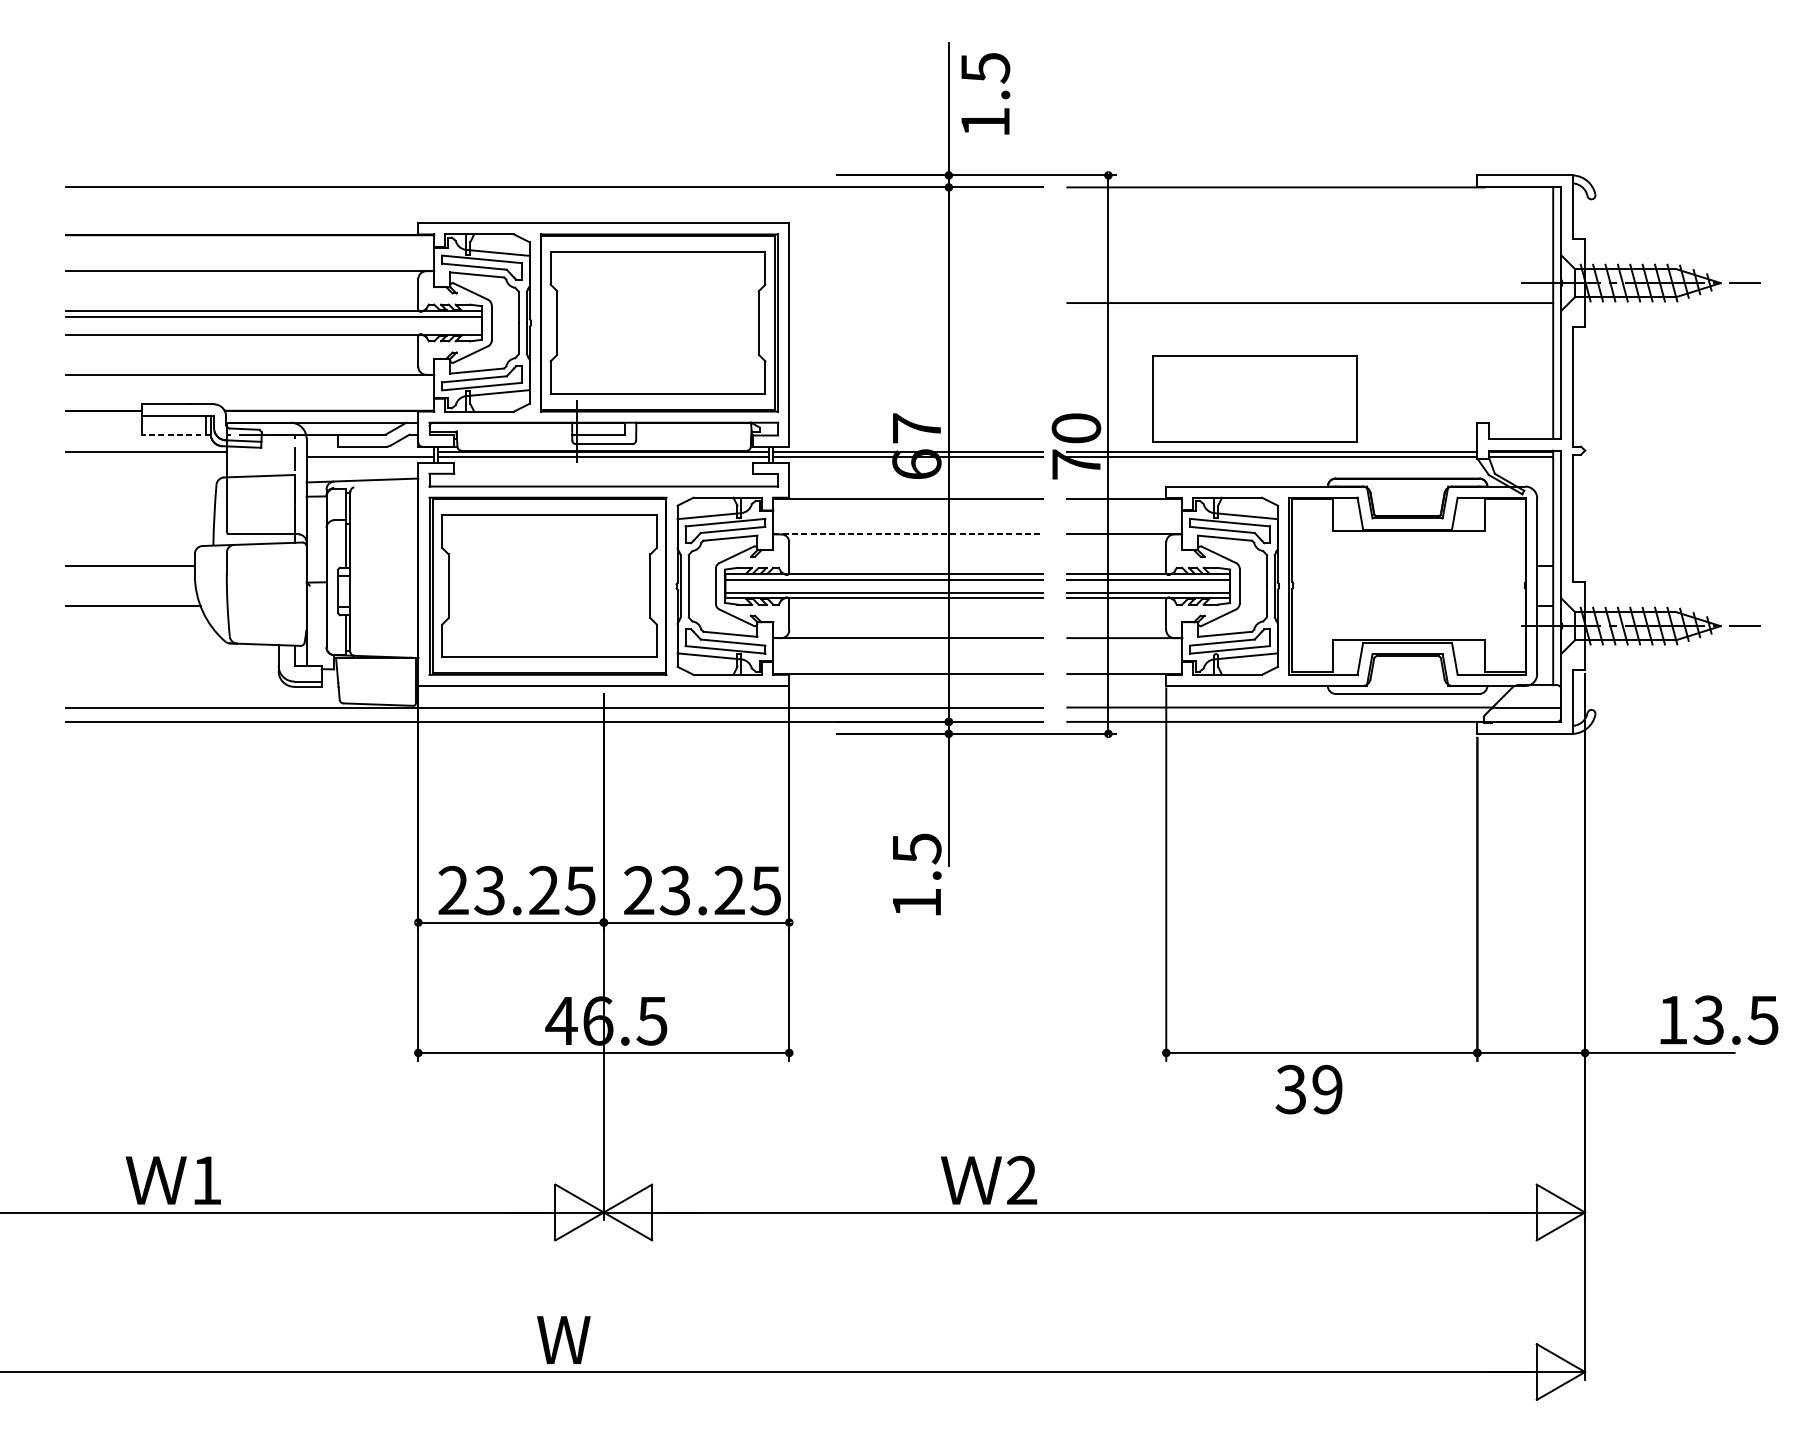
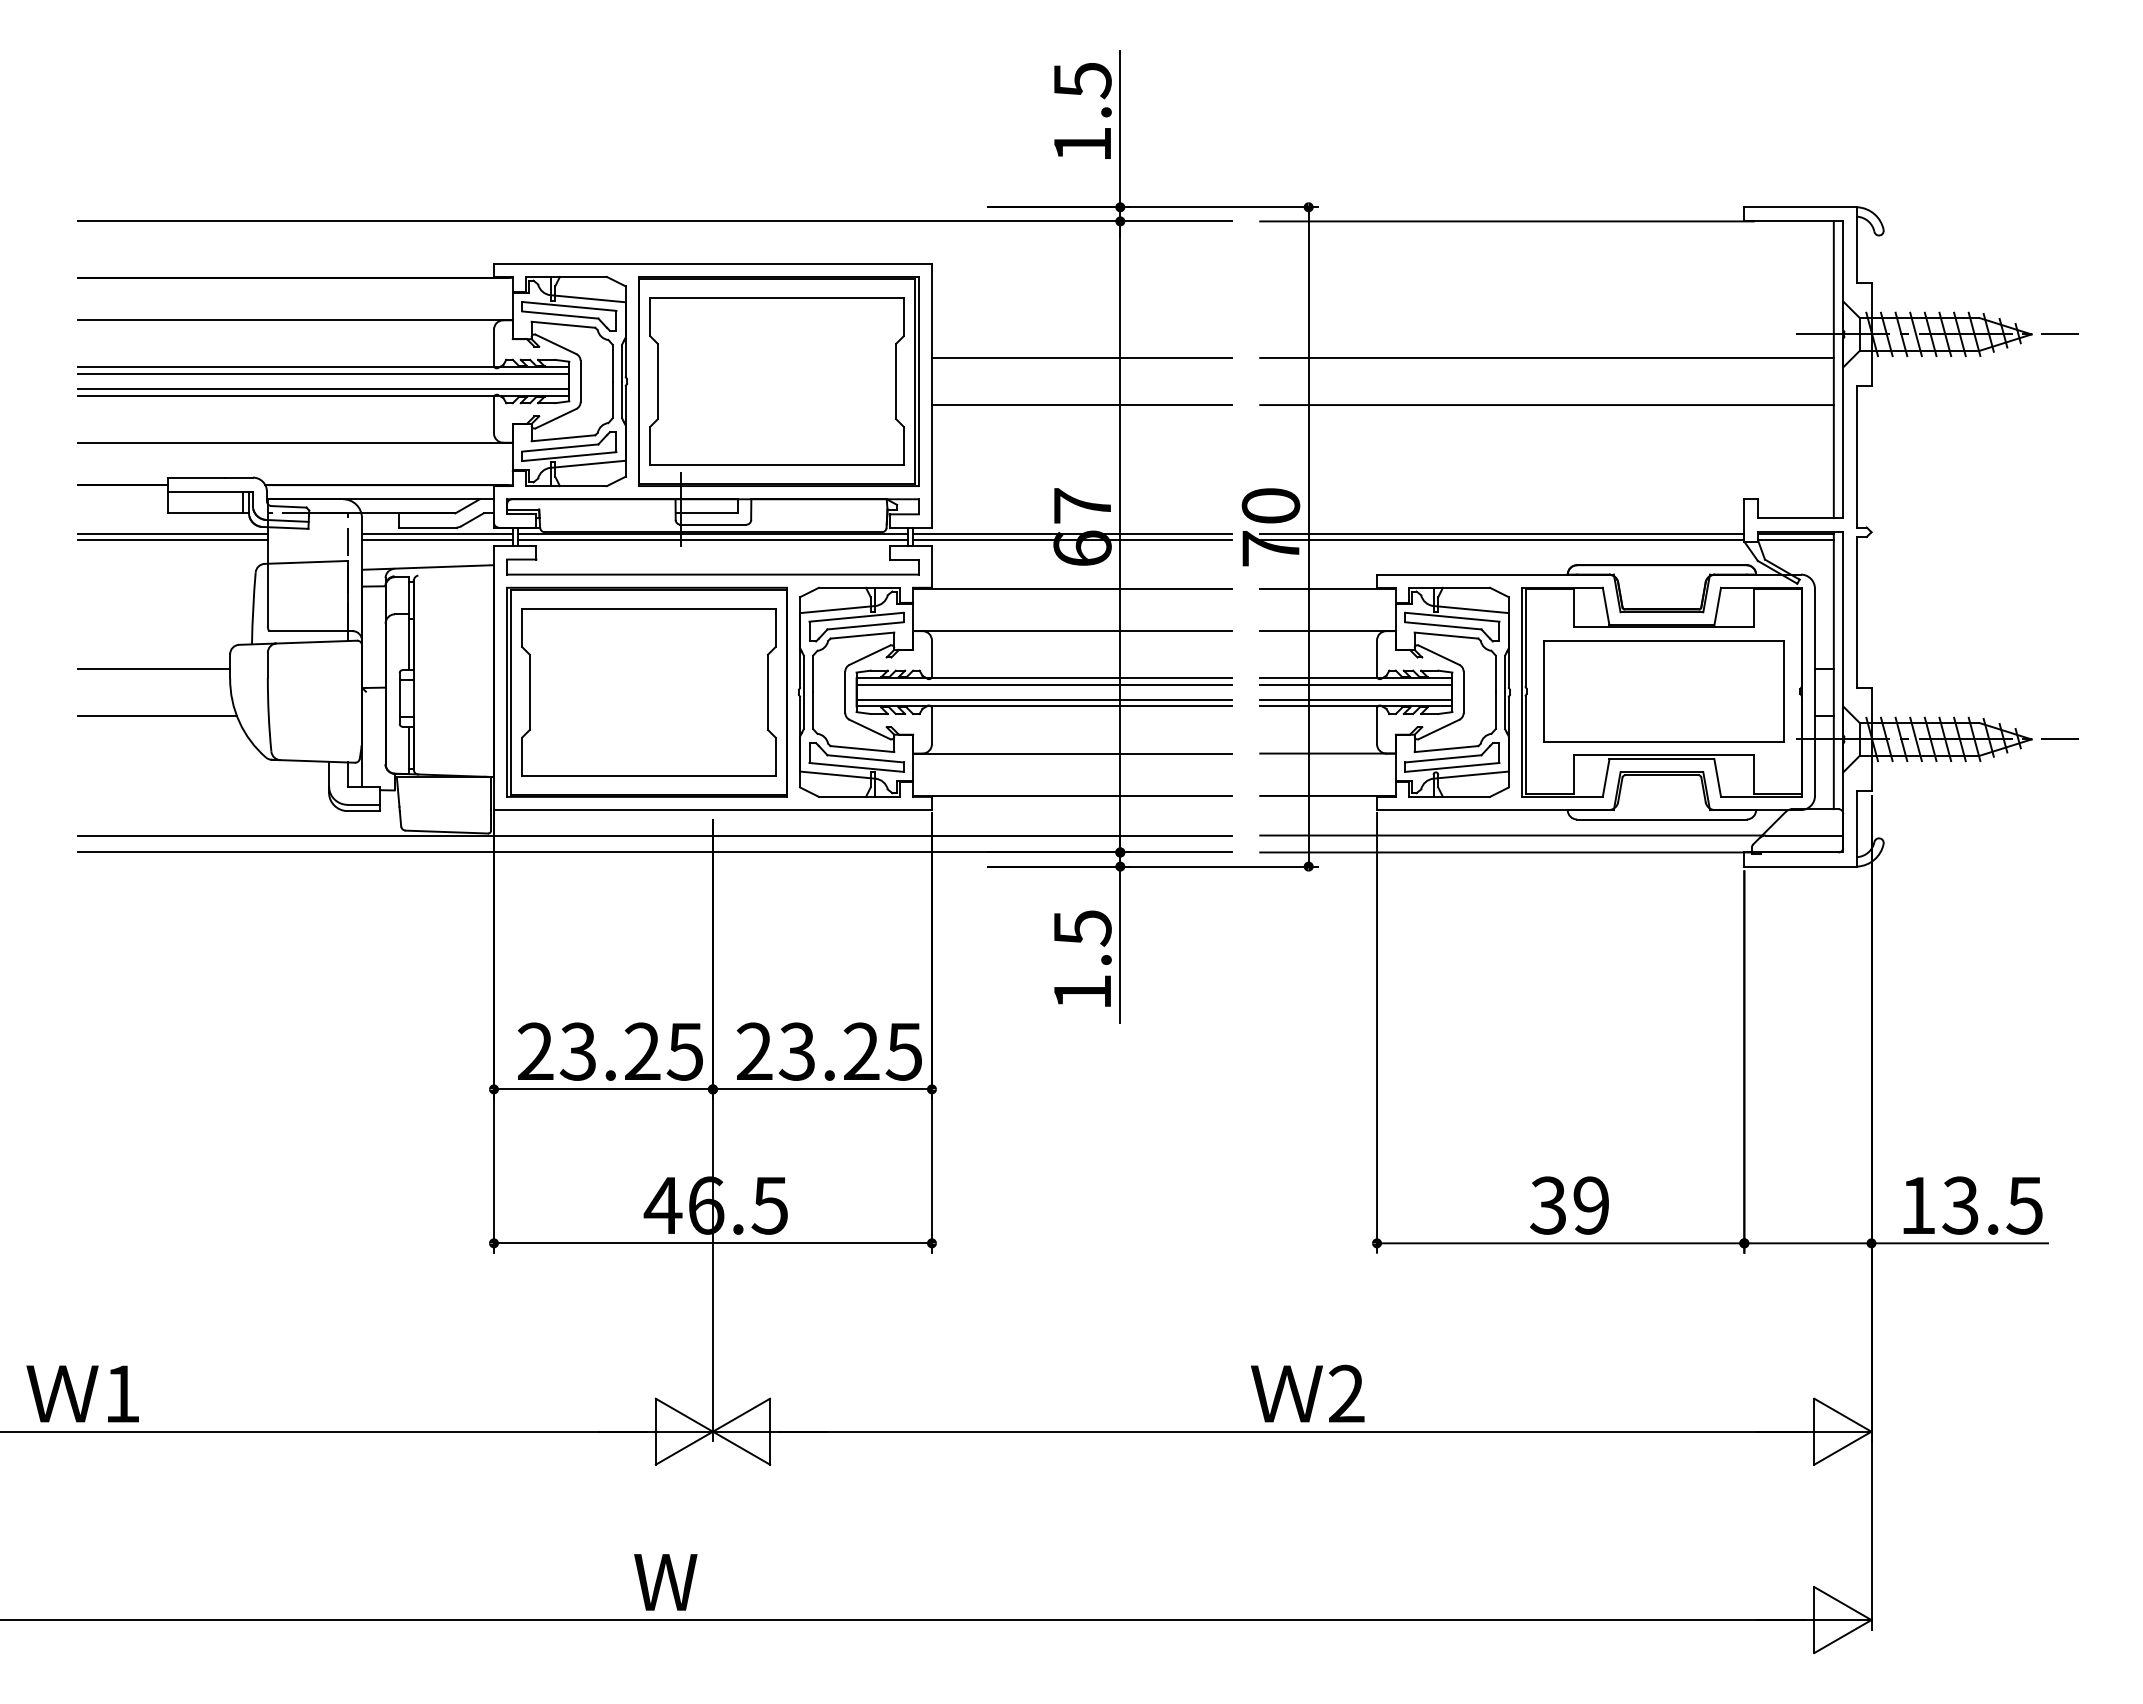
text: (985, 93) -> (1082, 110), moved
line: (915, 302) -> (1081, 357), added
line: (273, 329) -> (323, 389), added
line: (915, 343) -> (1081, 405), added
line: (1309, 343) -> (1546, 405), added
part: (1254, 399) -> (1663, 691), moved
line: (176, 434) -> (208, 513), dashed -> solid
line: (370, 452) -> (437, 534), added
line: (146, 456) -> (172, 539), added
line: (909, 534) -> (1073, 631), dashed -> solid
text: (916, 874) -> (1082, 958), moved
text: (1718, 1020) -> (1972, 1205), moved
text: (1308, 1089) -> (1569, 1205), moved
text: (173, 1180) -> (82, 1393), moved
text: (988, 1180) -> (1307, 1393), moved

